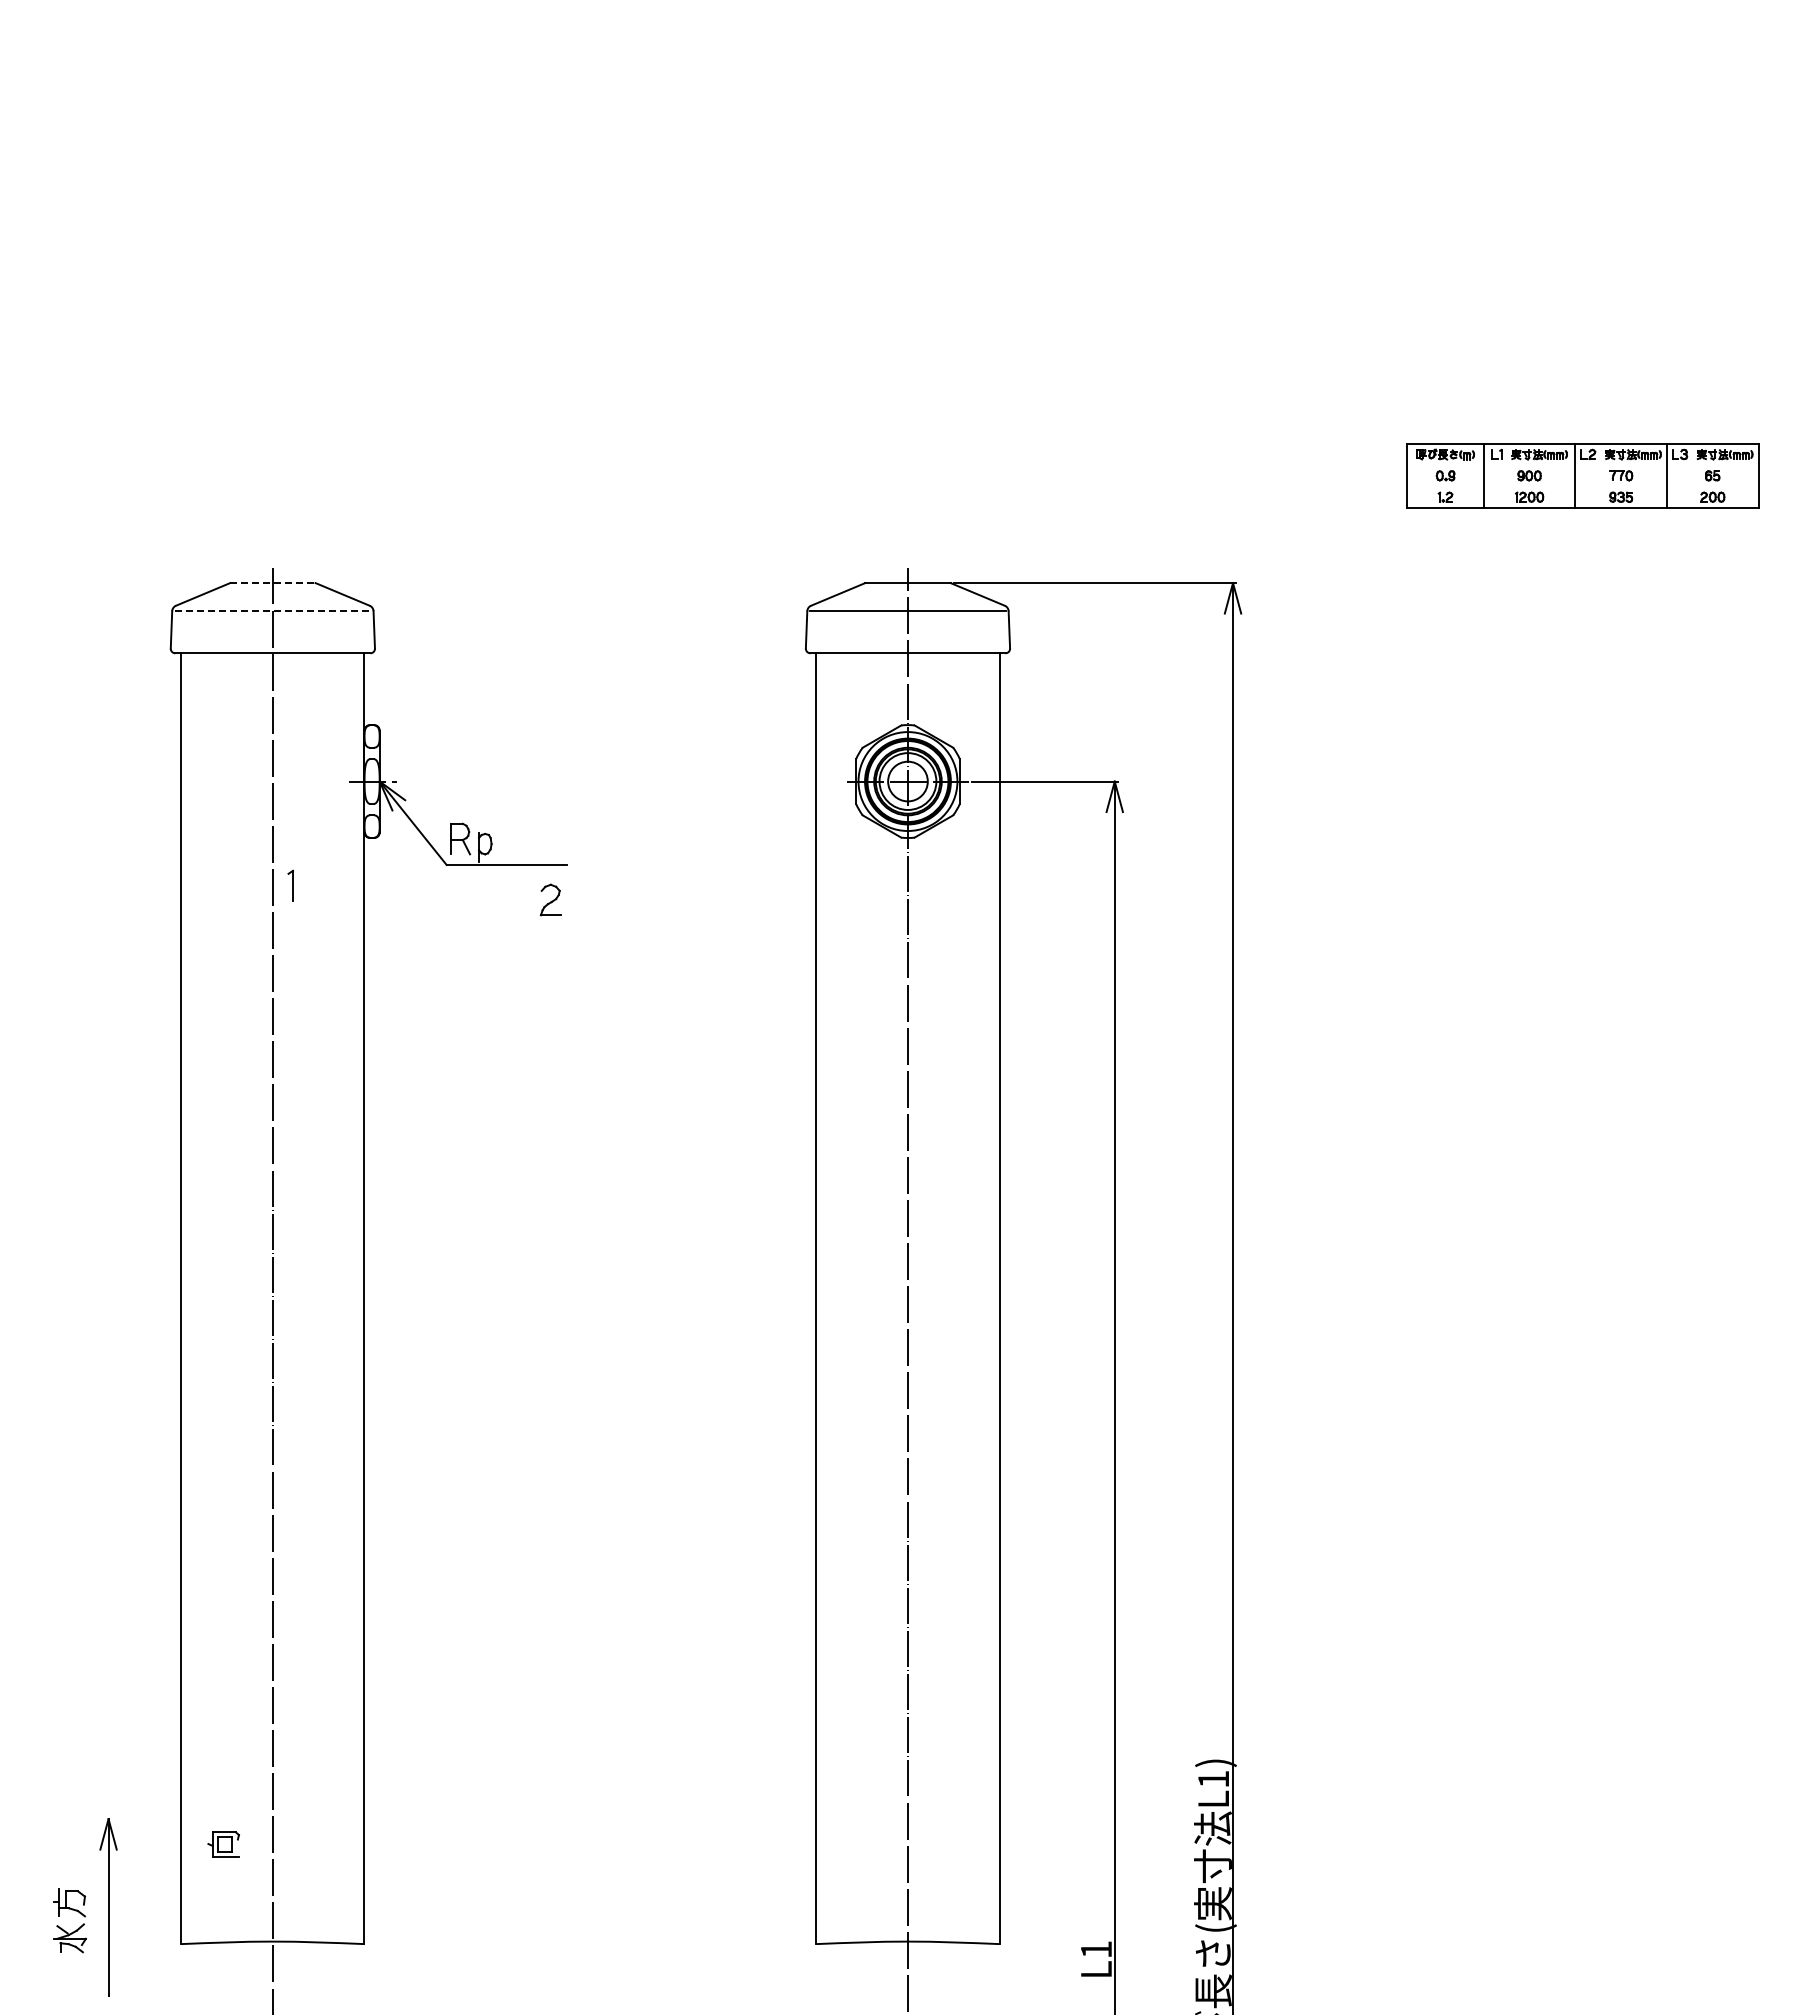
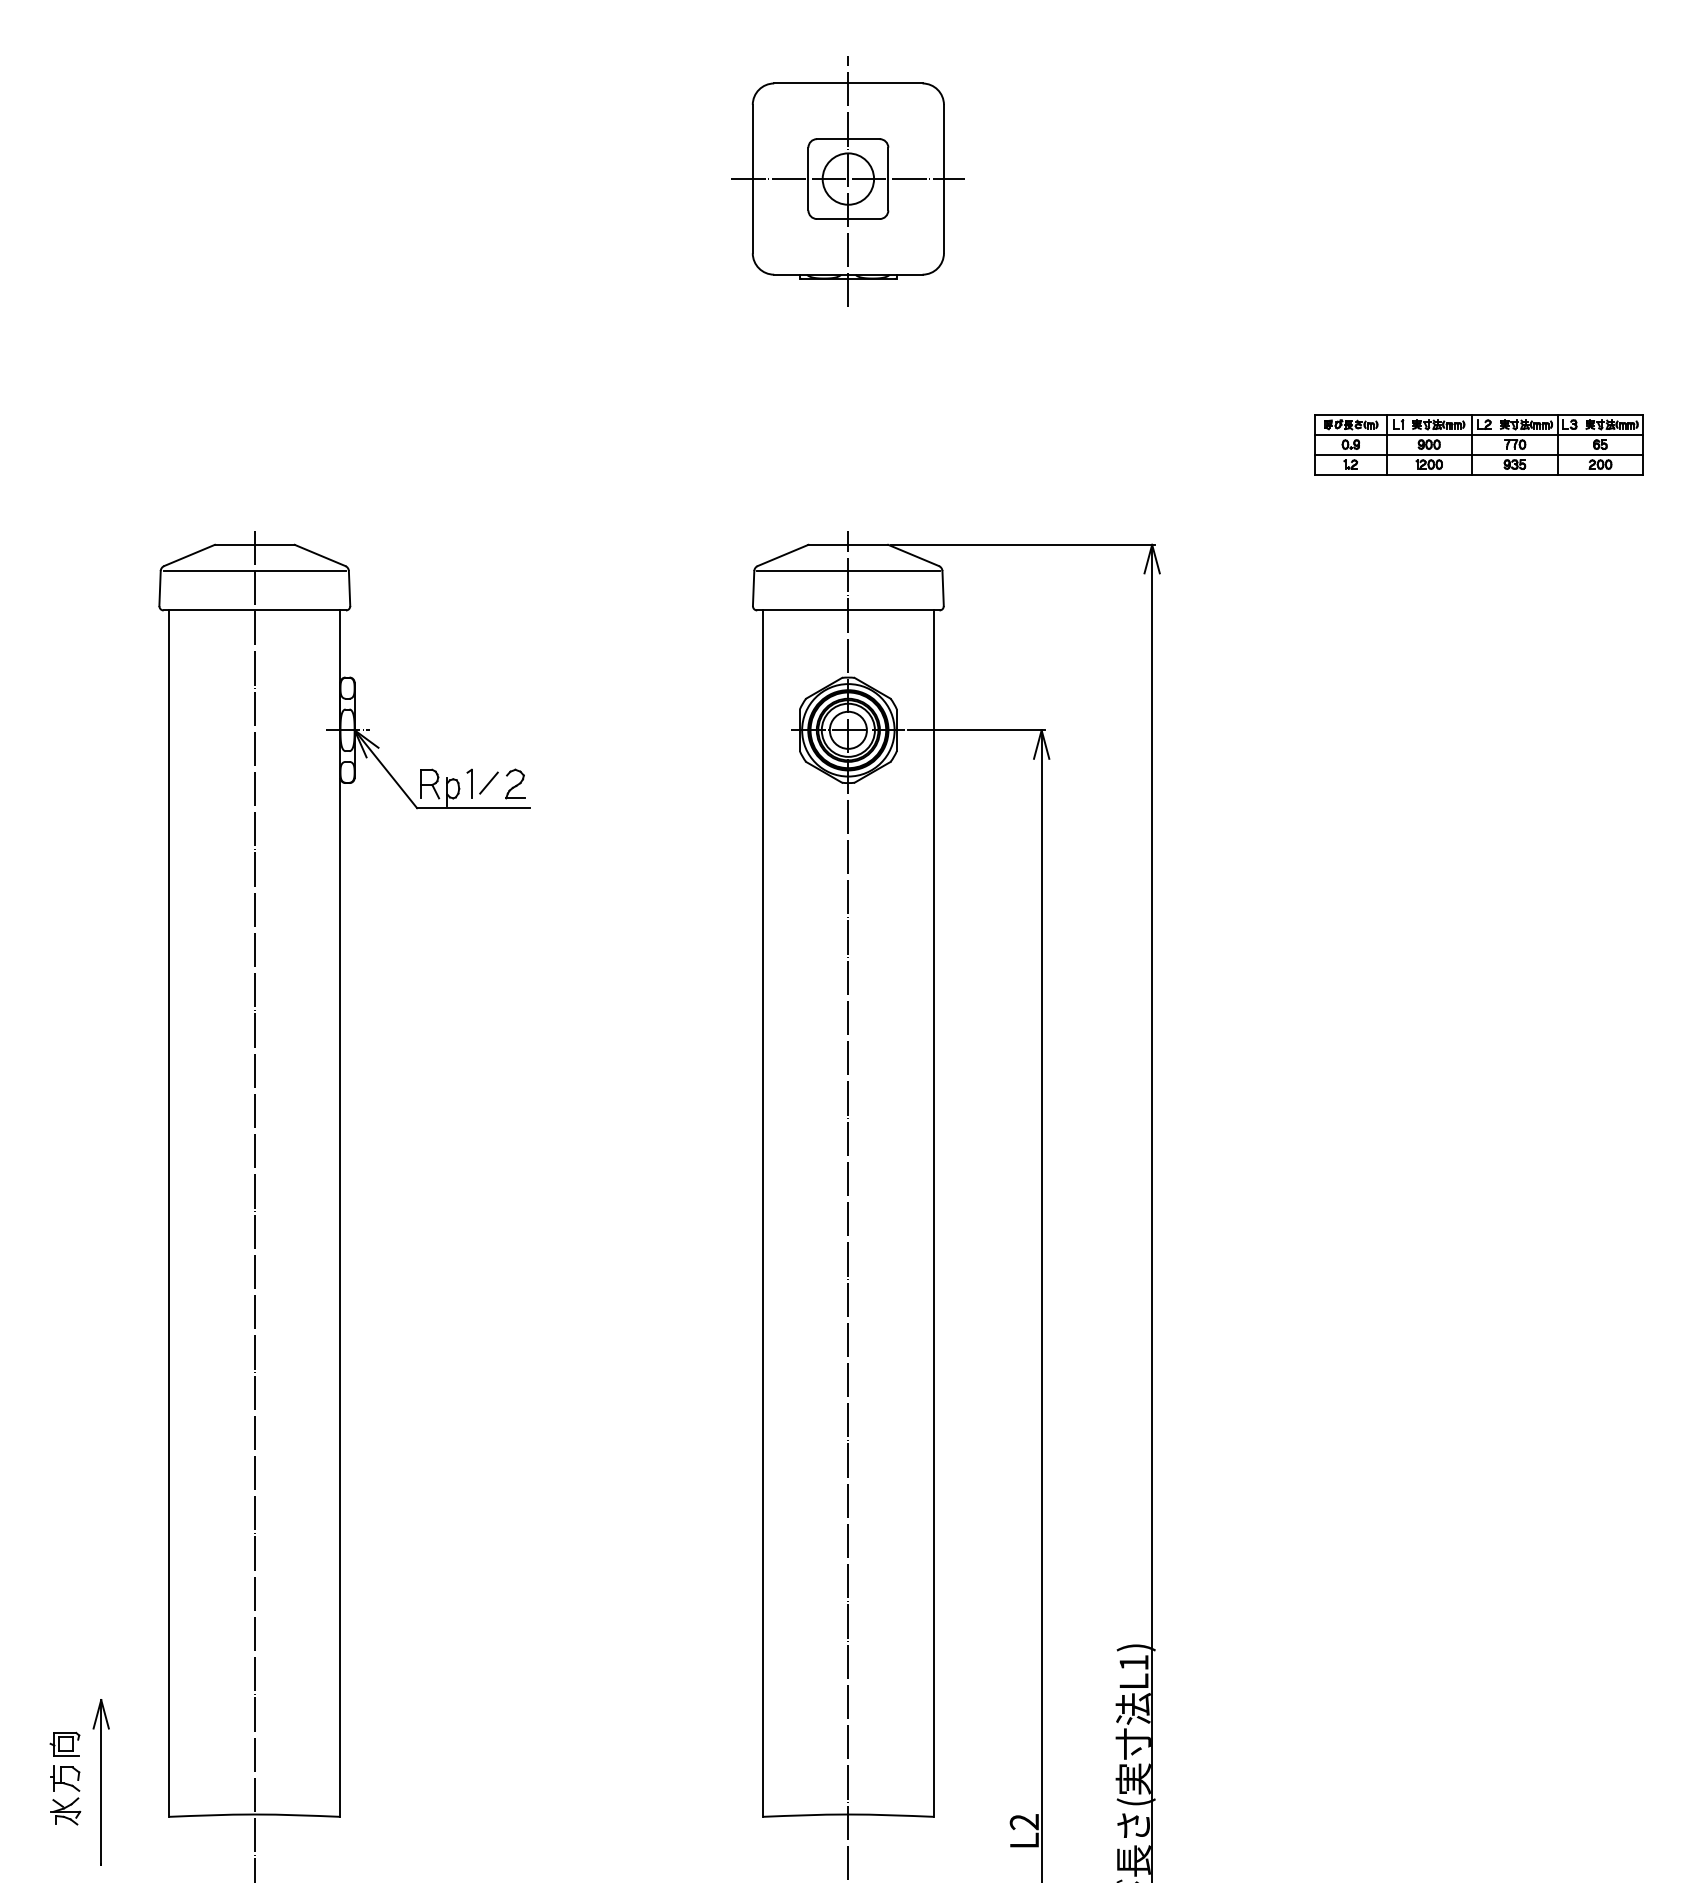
part: (907, 194) -> (847, 181), added
line: (1582, 465) -> (1478, 434), added
line: (1582, 486) -> (1478, 454), added
line: (272, 583) -> (254, 545), dashed -> solid
line: (272, 611) -> (254, 571), dashed -> solid
line: (523, 837) -> (489, 782), added
part: (290, 885) -> (469, 783), moved
part: (550, 899) -> (515, 783), moved
part: (223, 1844) -> (64, 1744), moved
text: (1095, 1949) -> (1023, 1821), L1 -> L2

